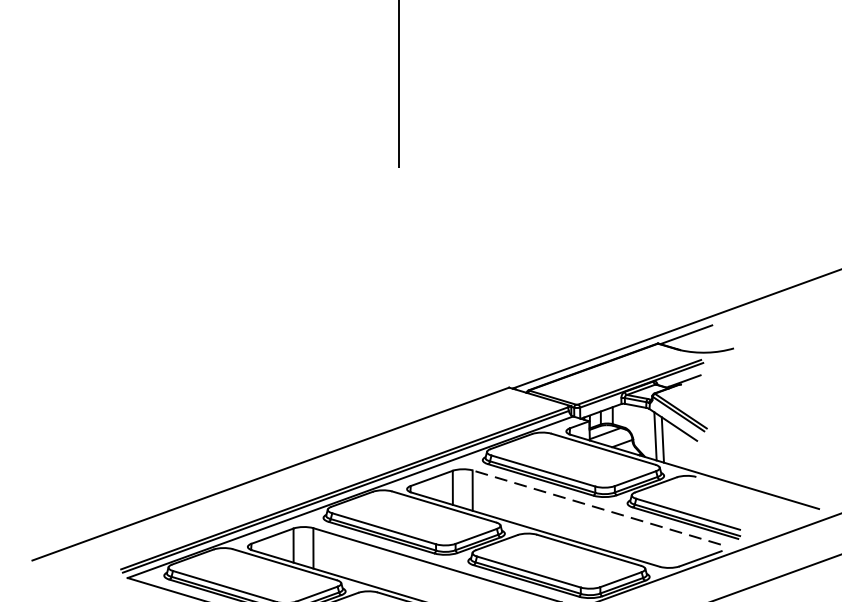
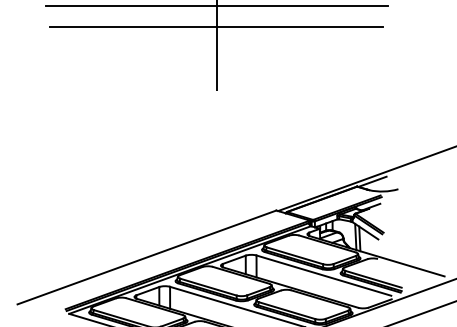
line: (398, 9) -> (216, 5), added
line: (398, 48) -> (216, 26), added
line: (595, 507) -> (323, 275), dashed -> solid

